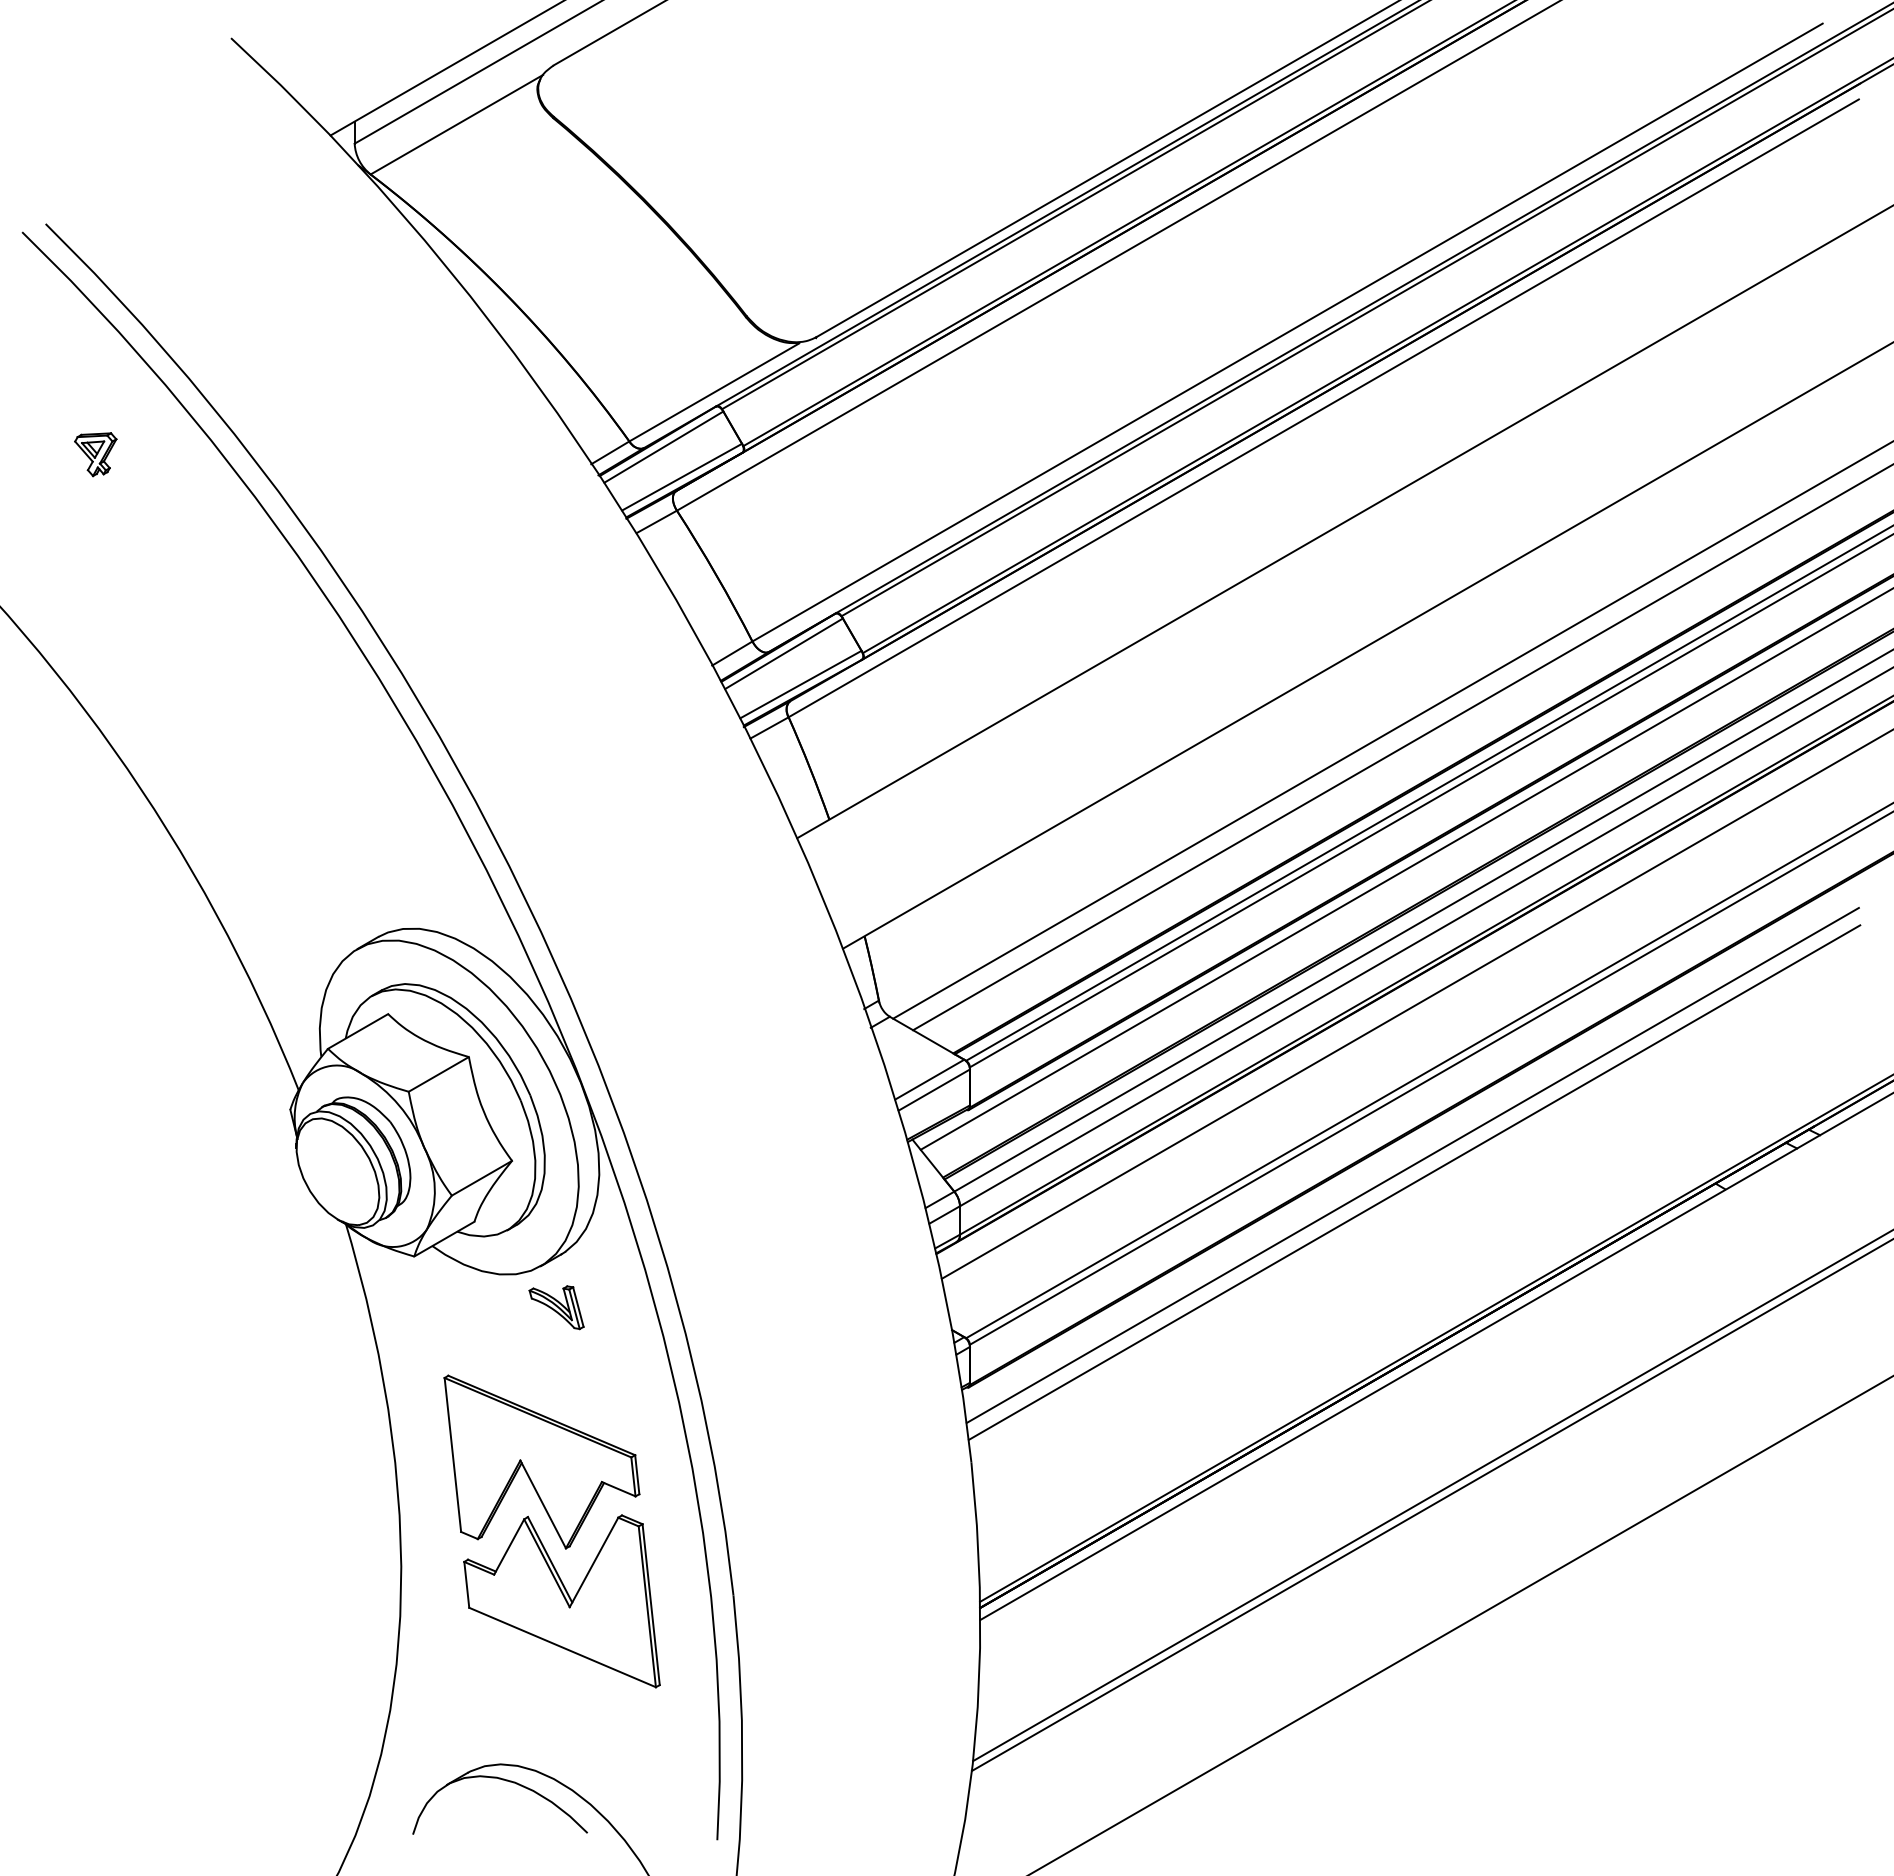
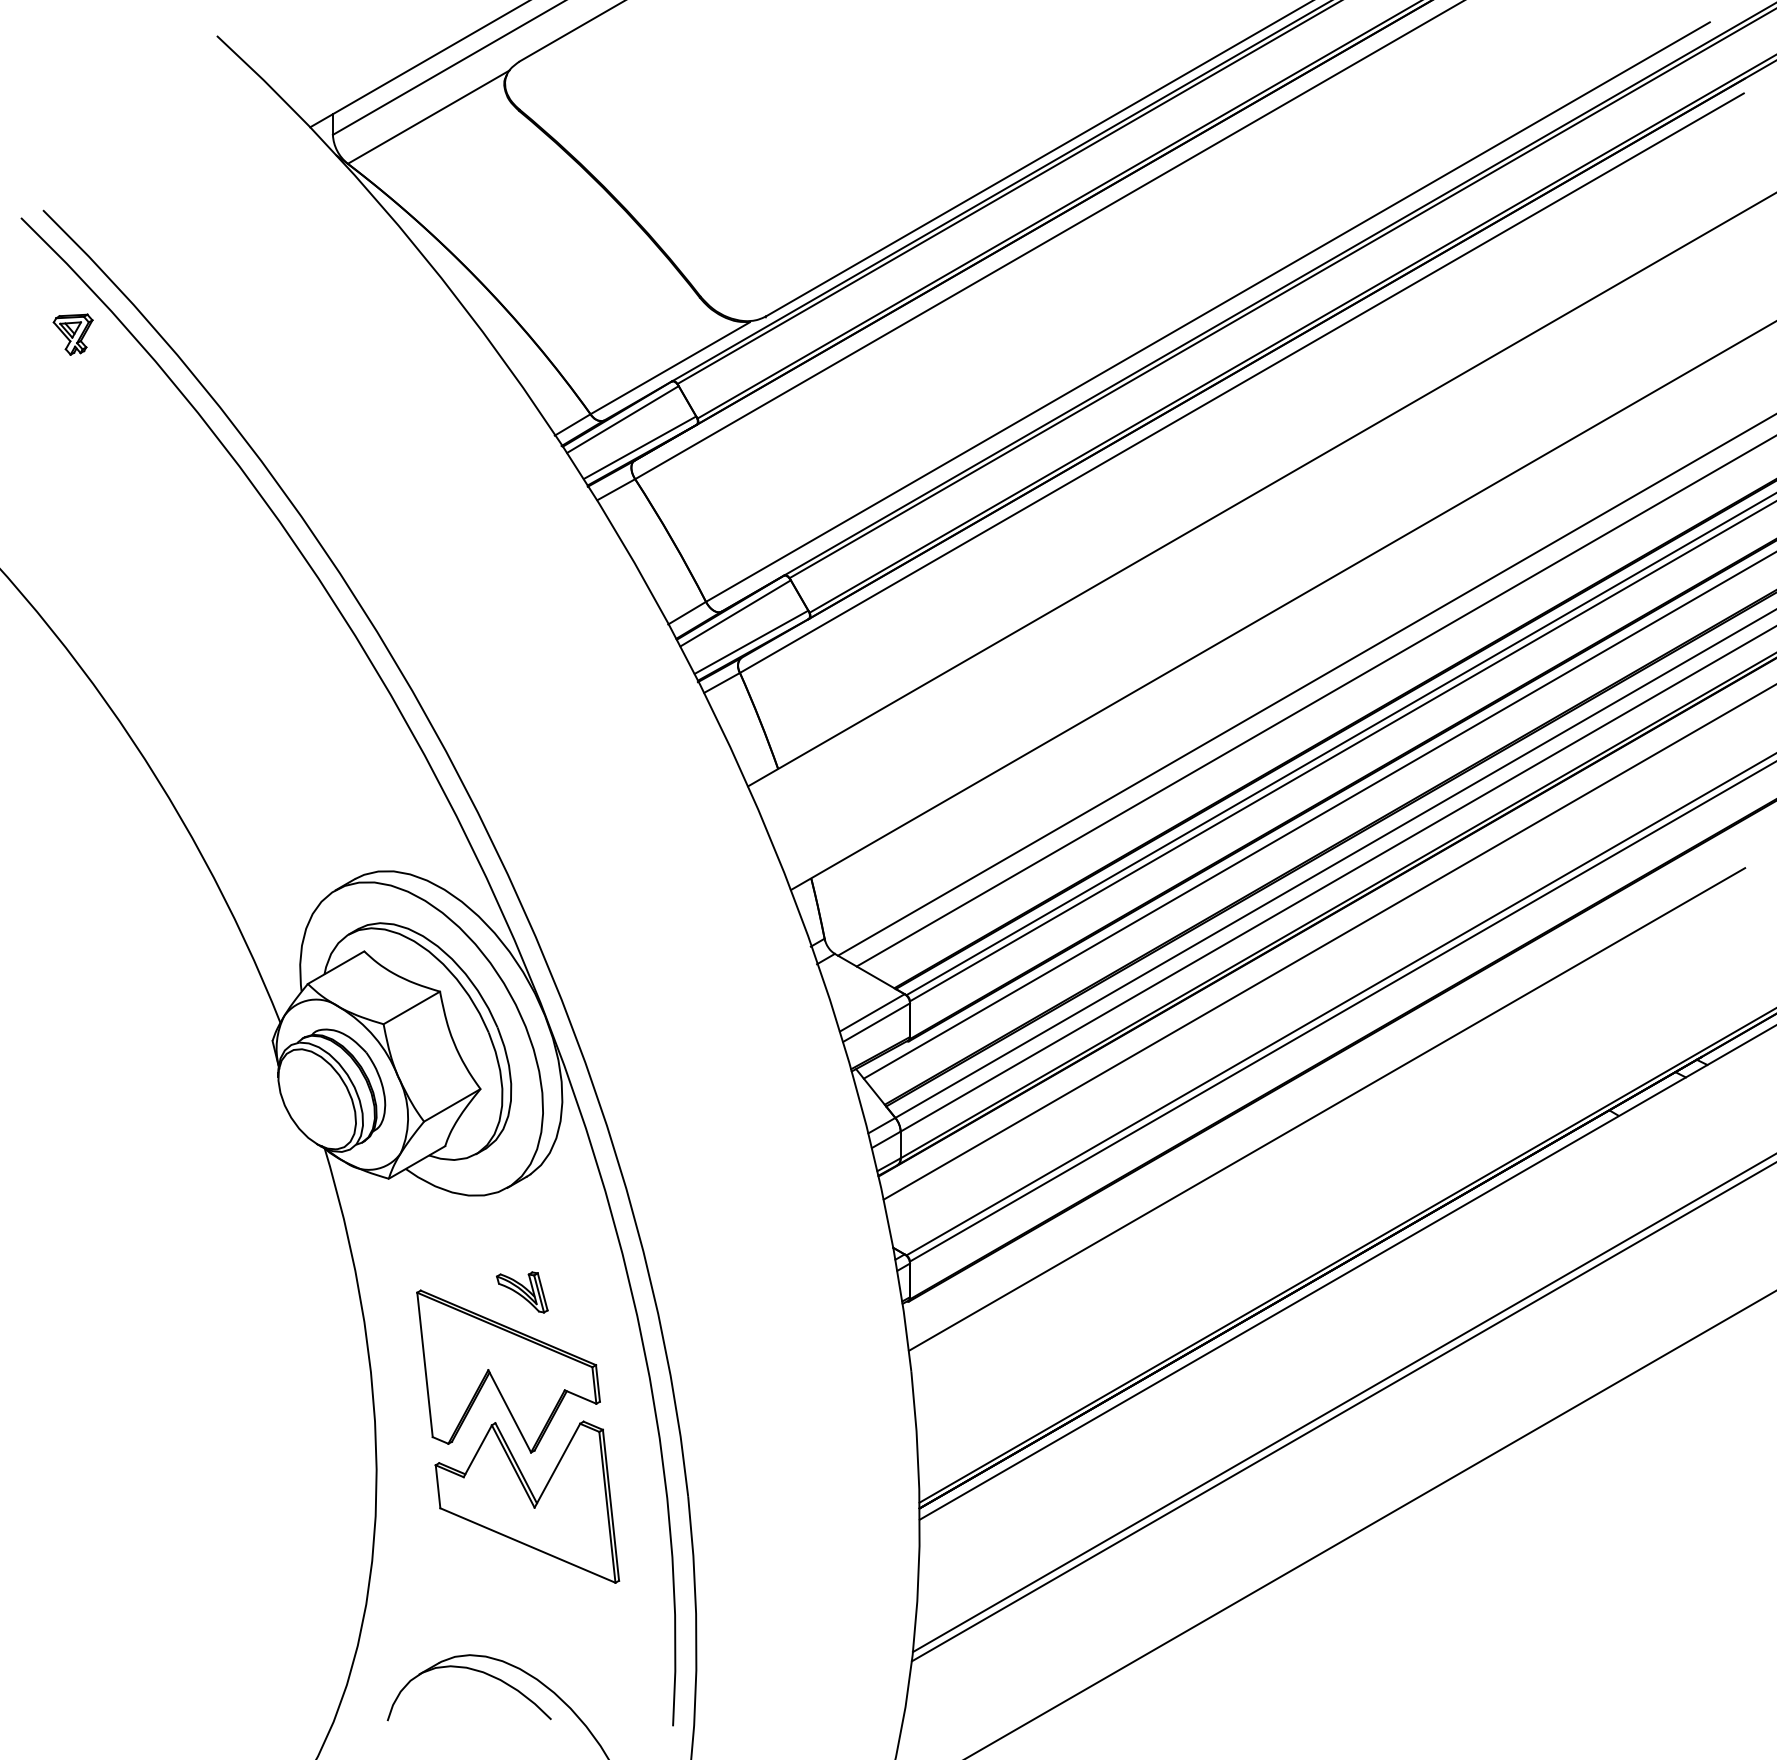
part: (95, 454) -> (72, 334), moved
line: (1412, 1165) -> (1325, 1093), removed
part: (556, 1307) -> (522, 1292), moved

